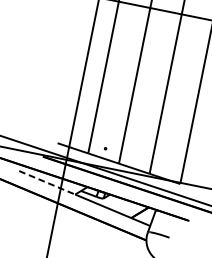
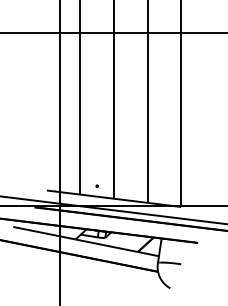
line: (47, 183) -> (44, 233), dashed -> solid

